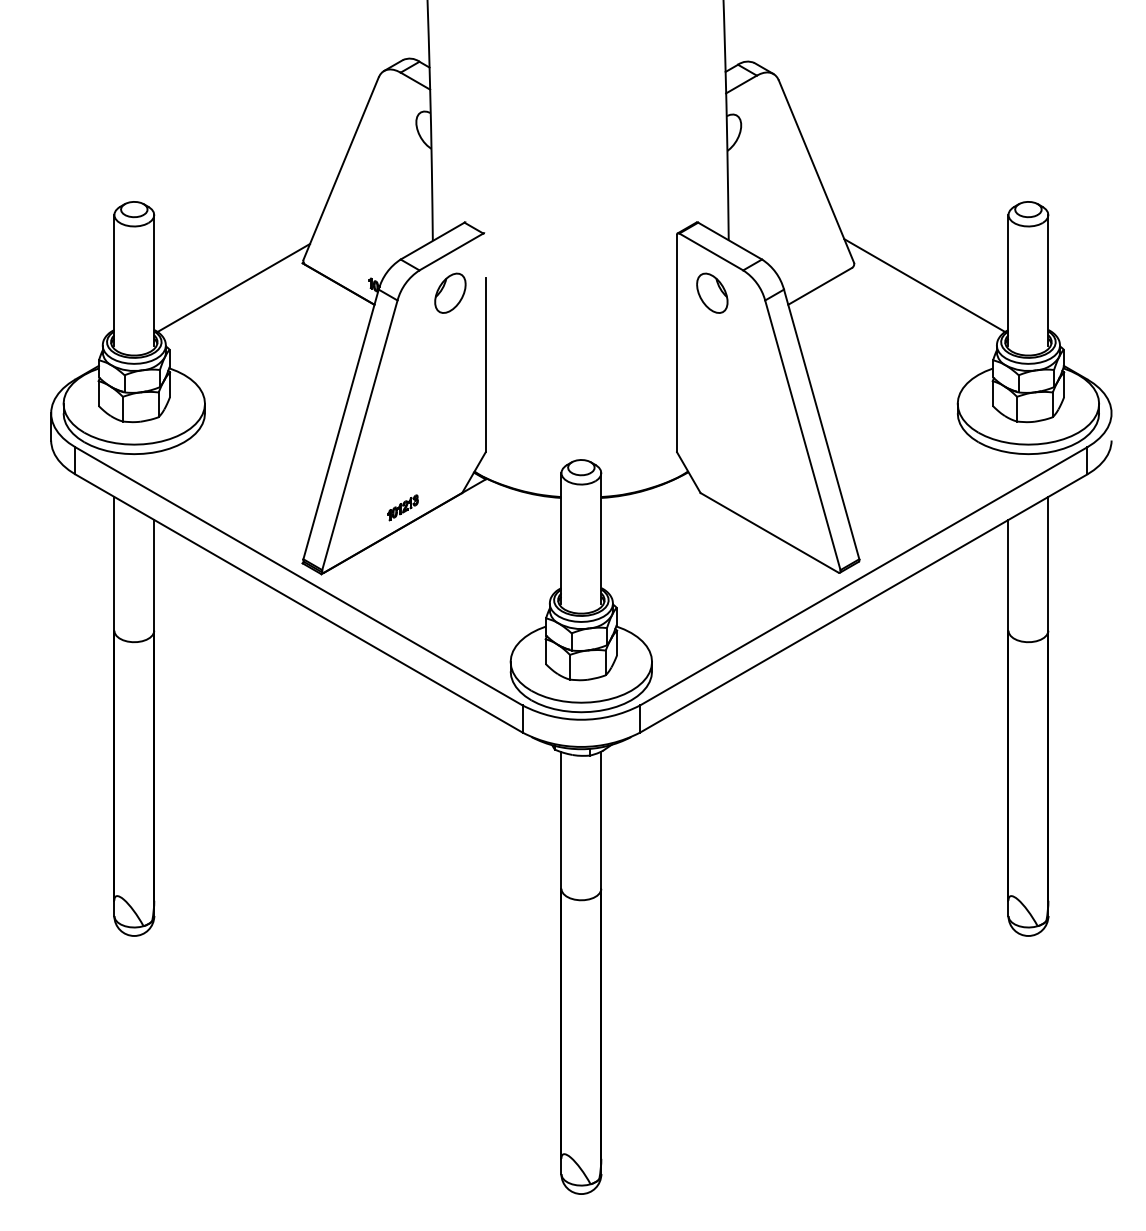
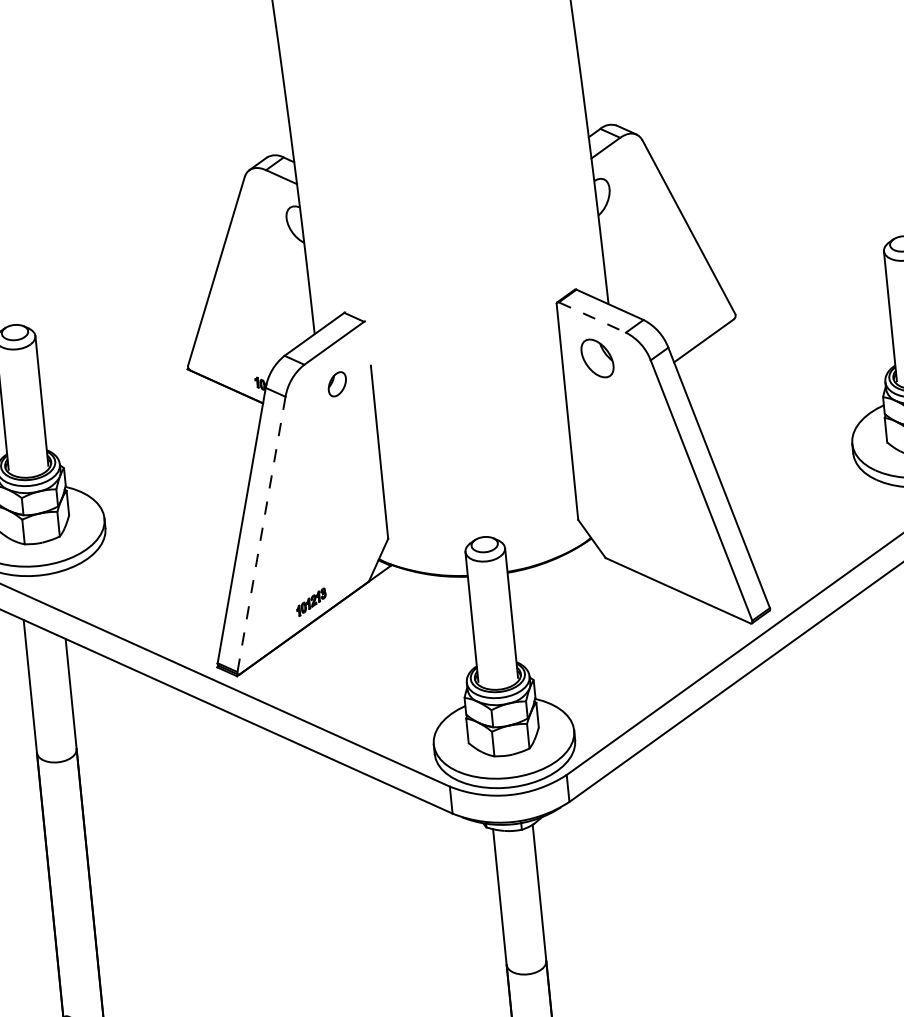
line: (711, 251) -> (592, 317), solid -> dashed
line: (924, 285) -> (807, 329), removed
line: (233, 287) -> (121, 400), removed
part: (450, 292) -> (337, 383), size x0.6
line: (359, 435) -> (261, 534), solid -> dashed

